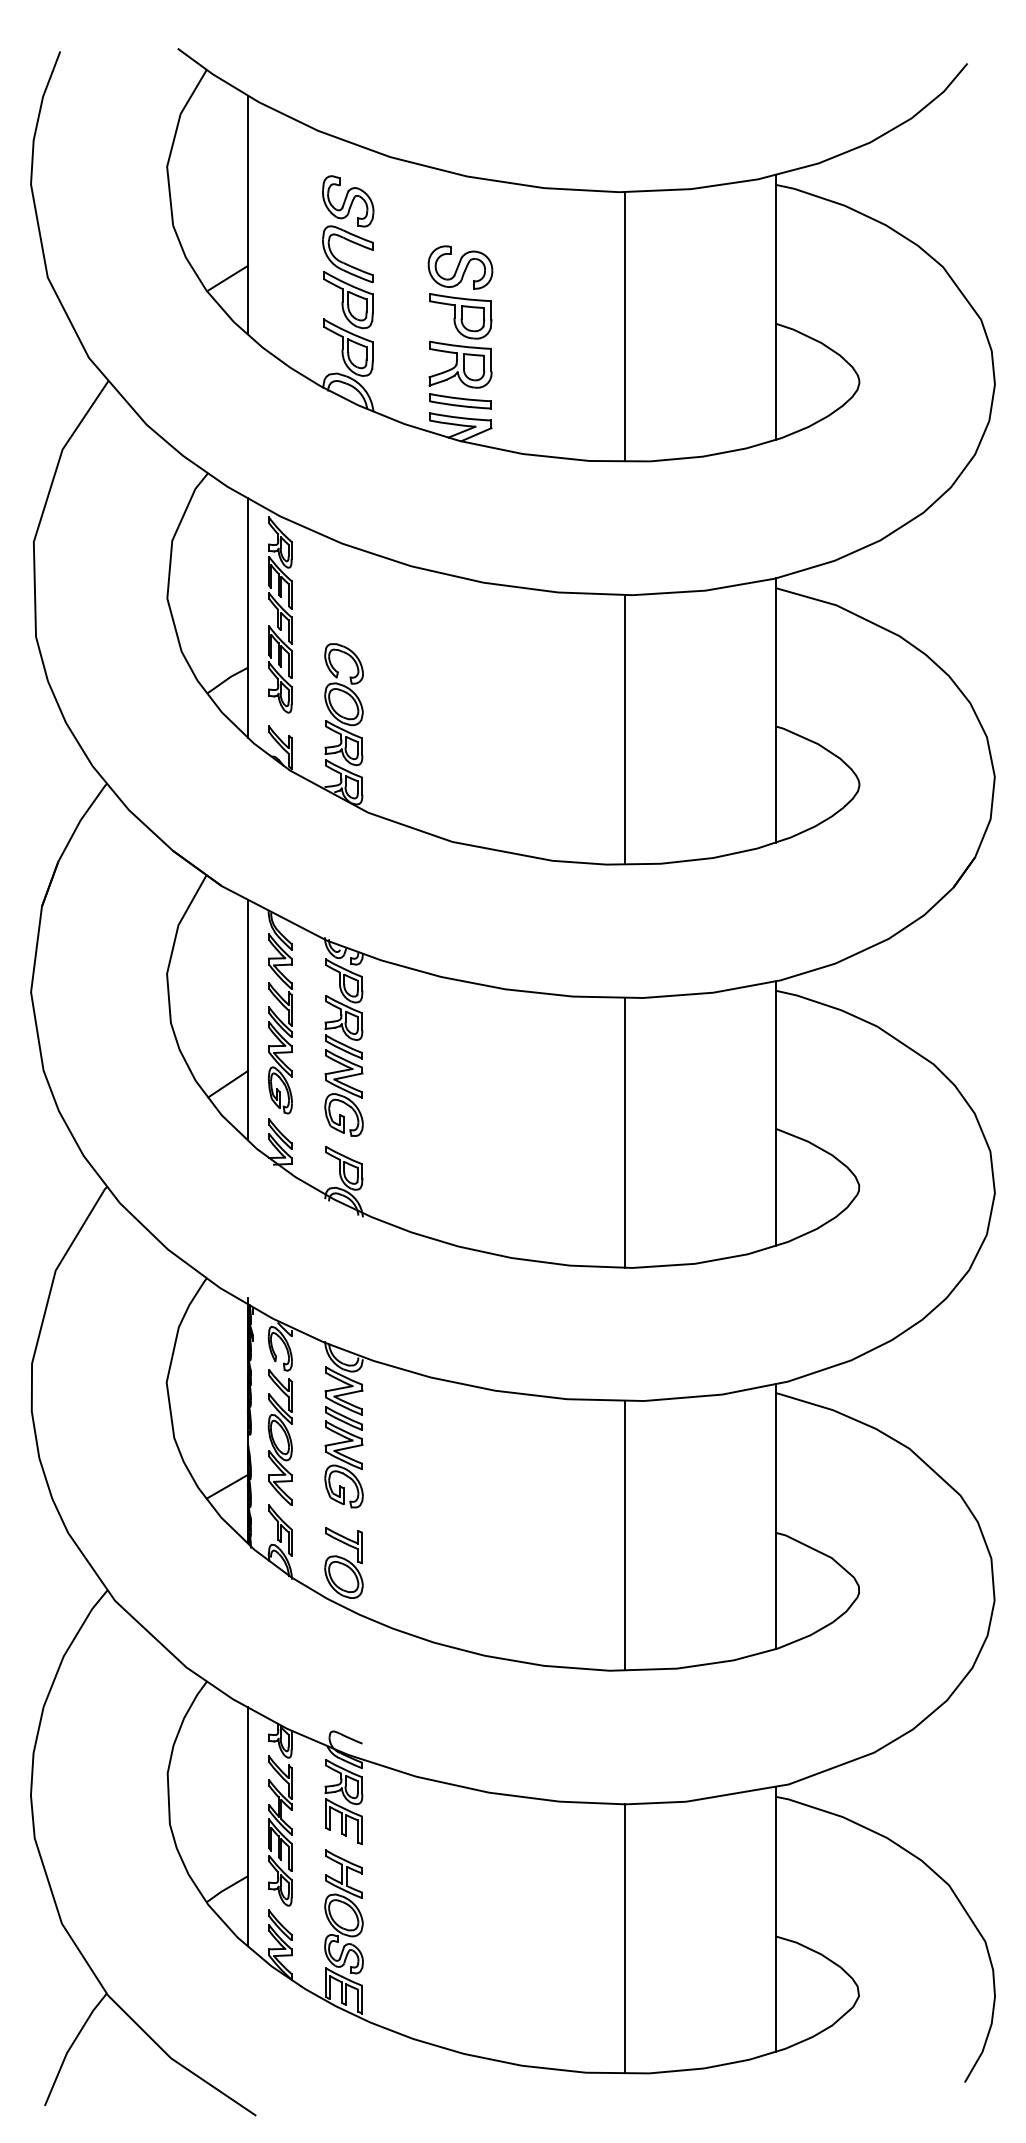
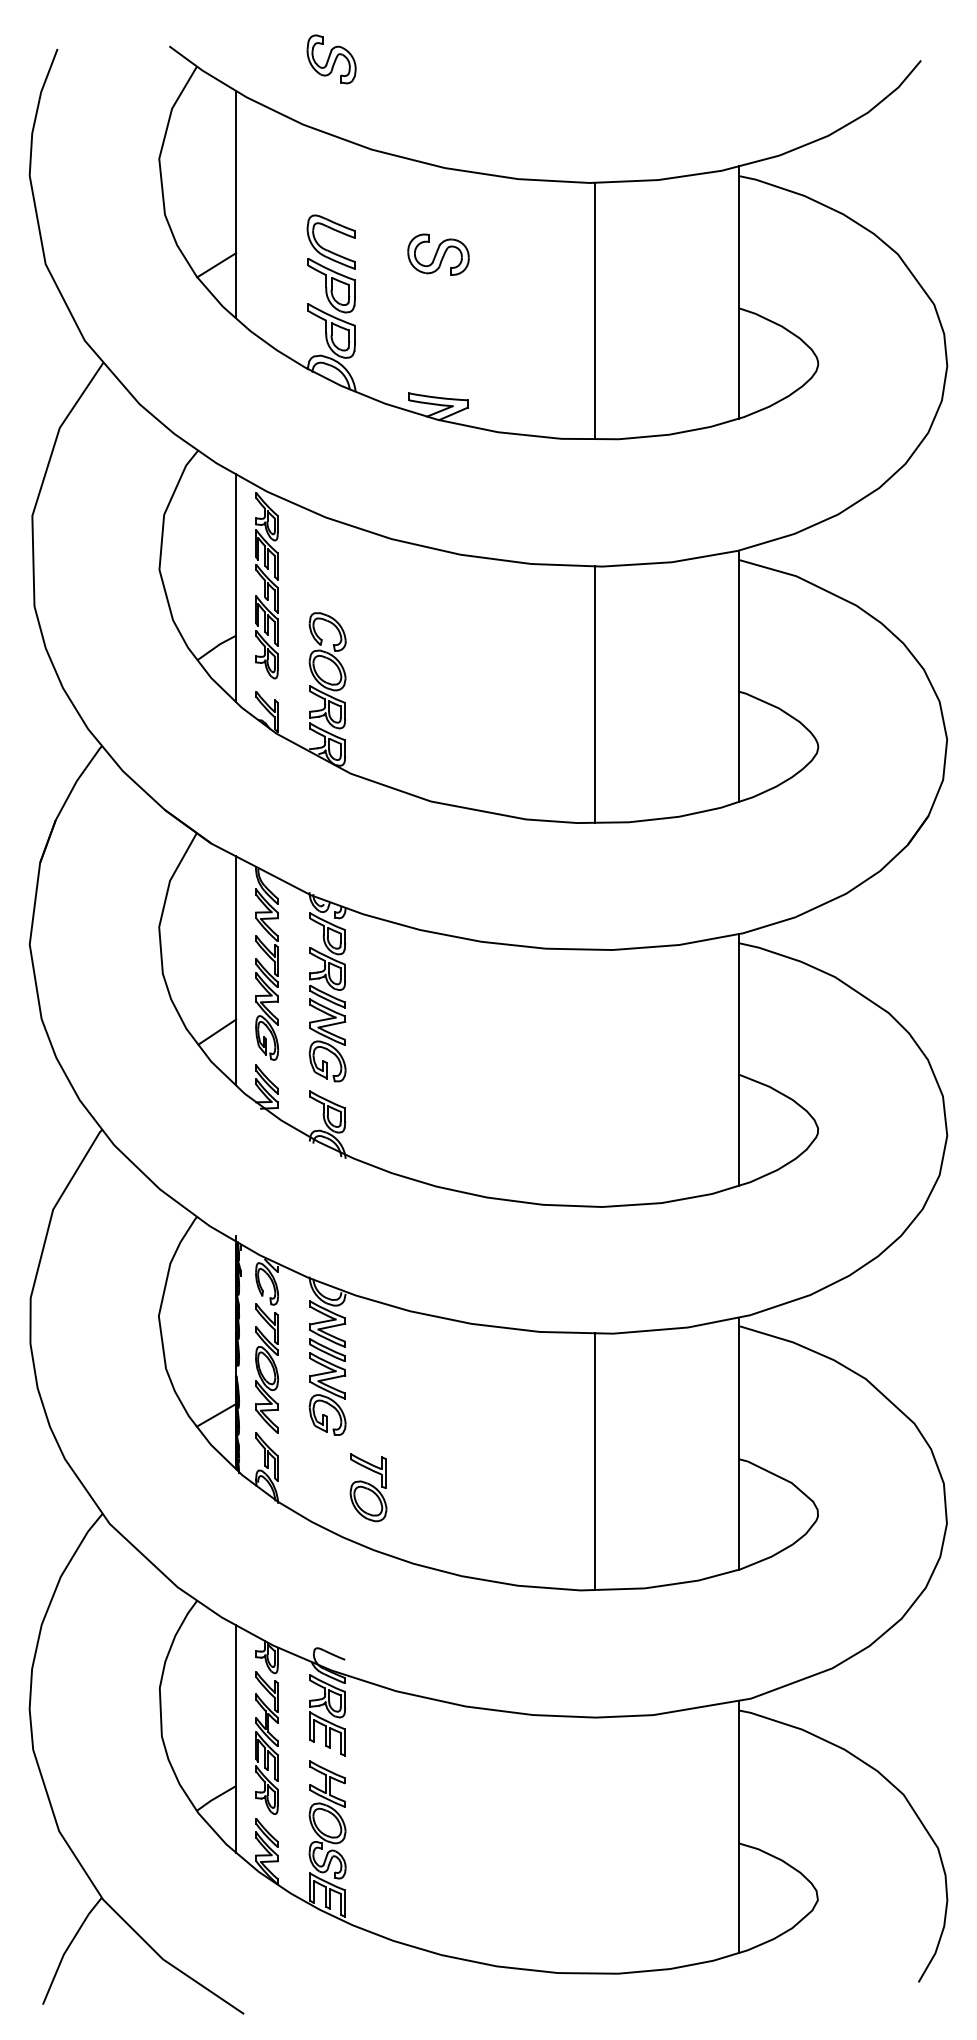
part: (348, 201) -> (331, 59), moved
part: (460, 351) -> (438, 334), removed
line: (624, 1132) -> (594, 1078), removed
part: (343, 1562) -> (368, 1487), moved
line: (624, 1938) -> (594, 1845), removed

